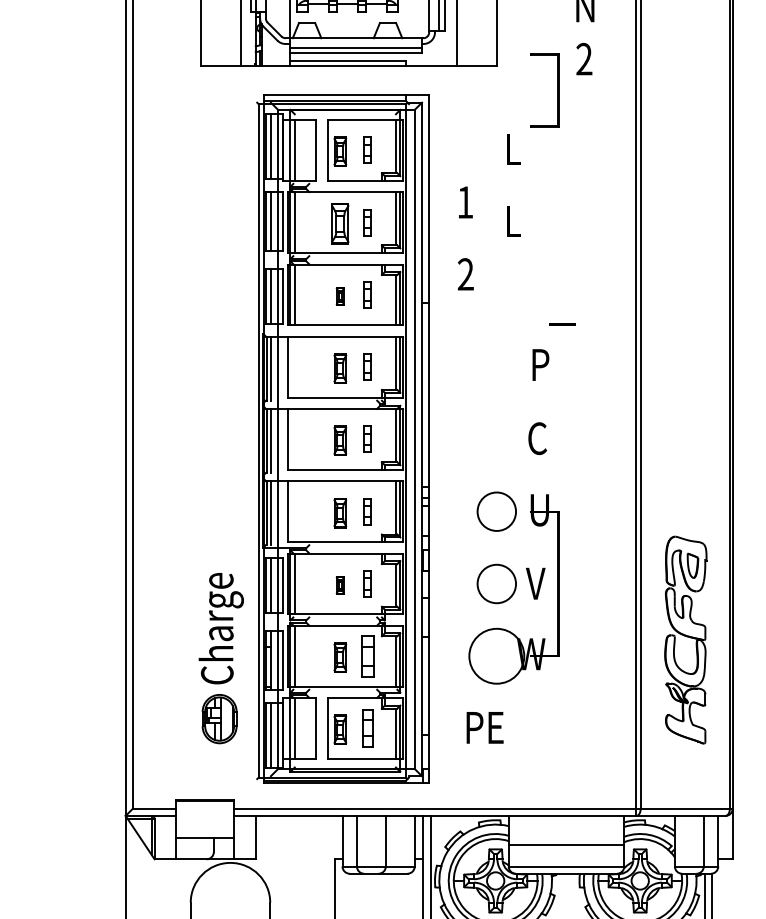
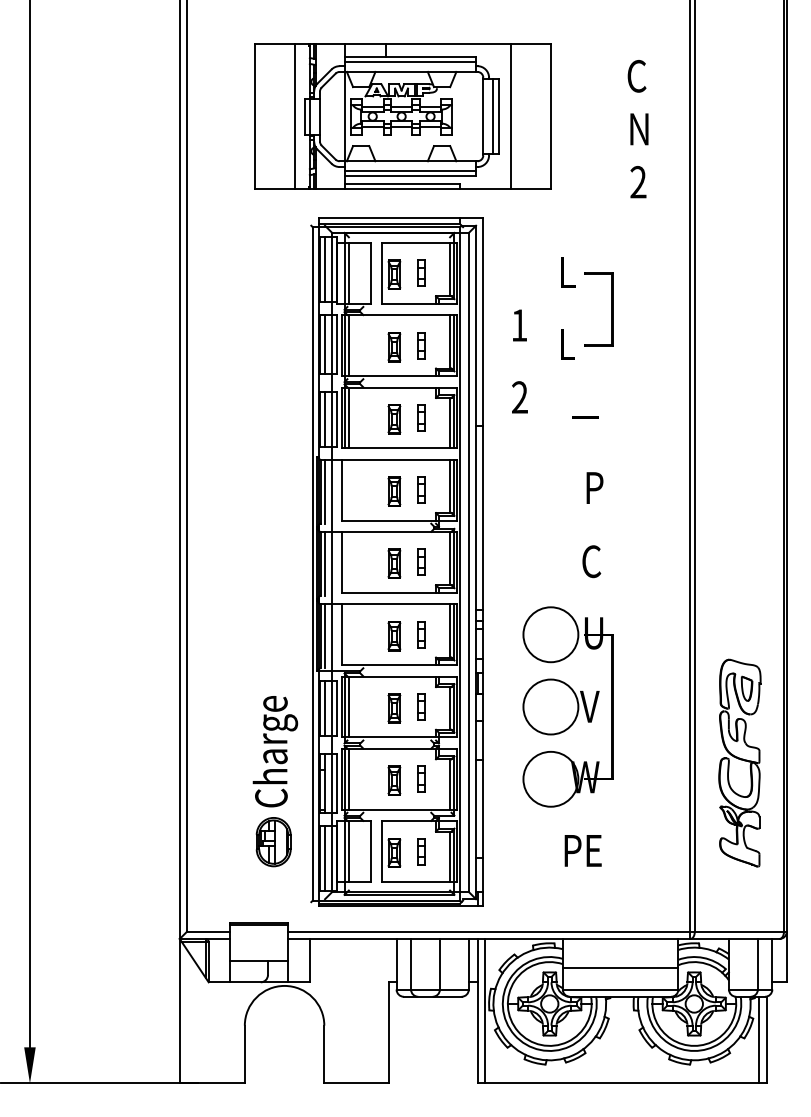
part: (557, 90) -> (611, 309), moved
part: (340, 224) -> (394, 347), size x0.71
part: (340, 296) -> (394, 419), size x1.67
text: (562, 324) -> (585, 417), moved
circle: (496, 511) -> (550, 634), size x1.43
circle: (496, 583) -> (550, 706), size x1.43
part: (340, 585) -> (394, 708), size x1.67
part: (367, 655) -> (421, 778), size x0.62
text: (484, 727) -> (582, 850), moved
part: (367, 728) -> (421, 851), size x0.71

